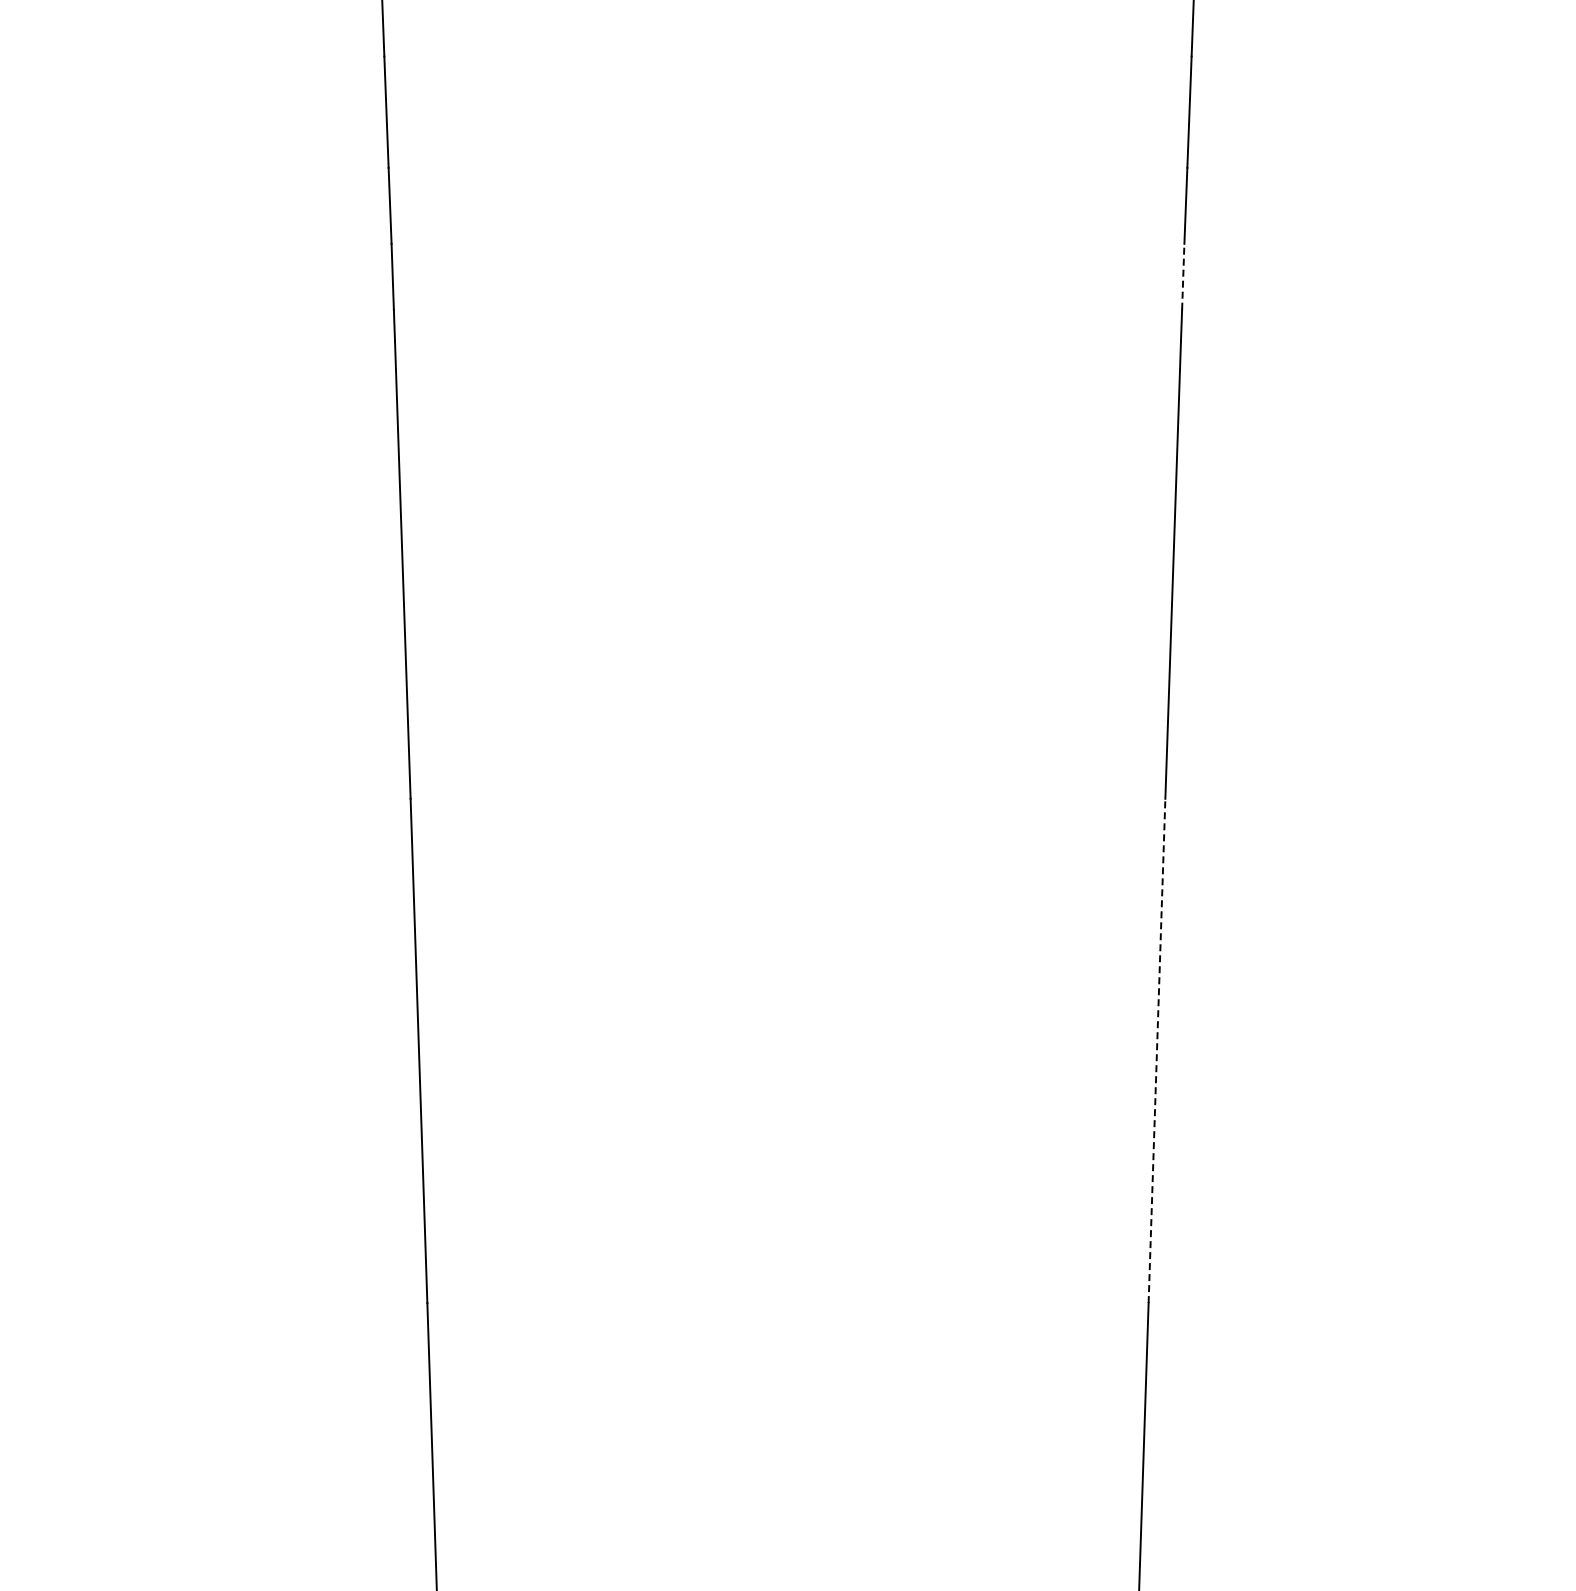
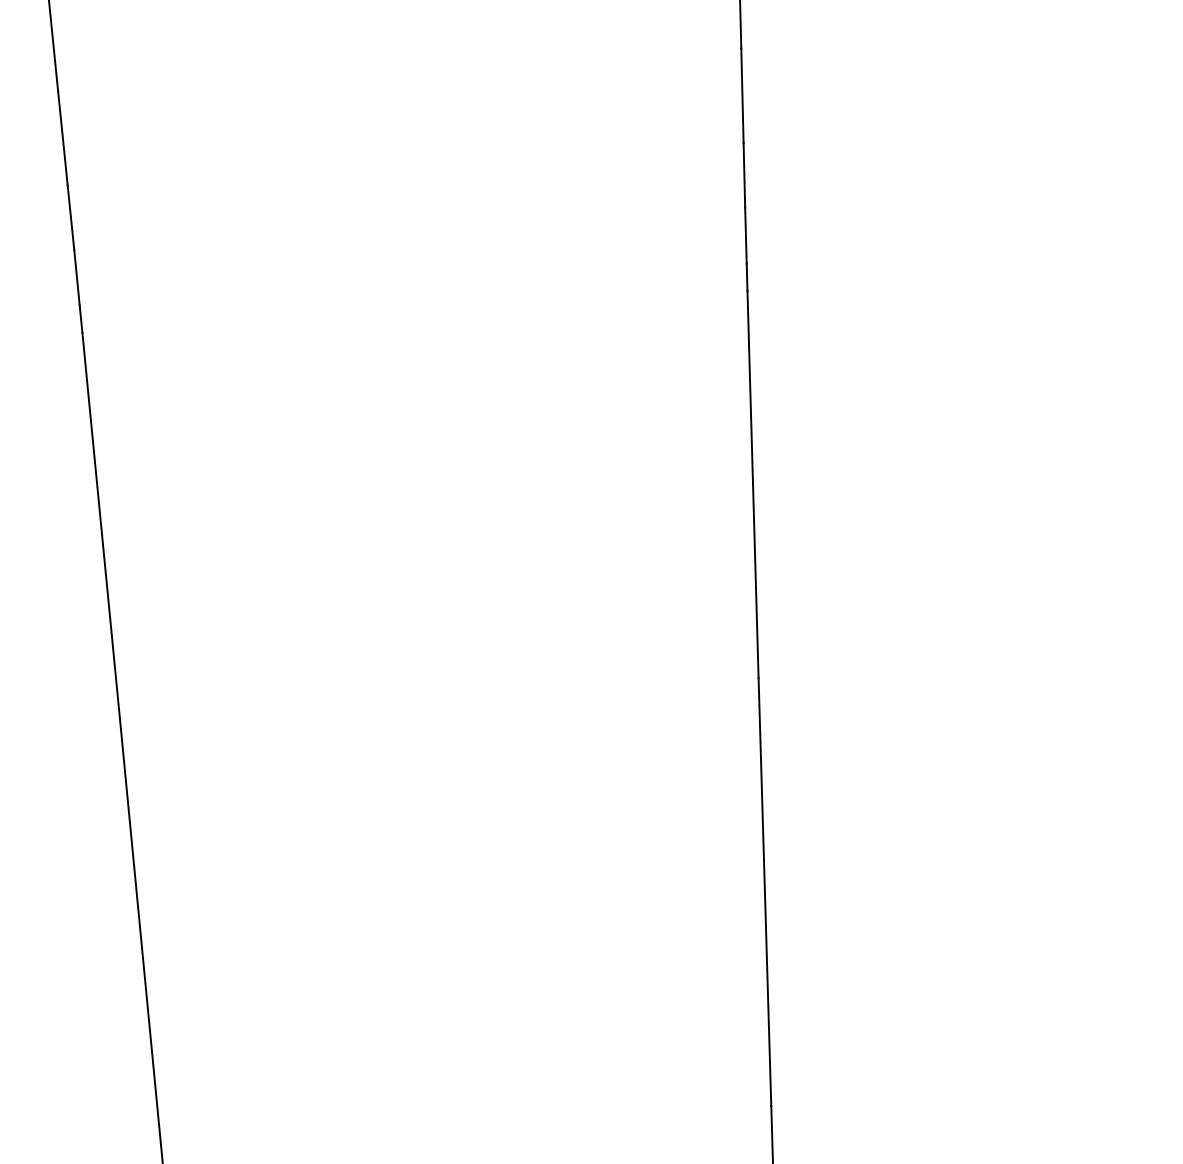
line: (1183, 276) -> (746, 235), dashed -> solid
line: (1157, 1050) -> (765, 891), dashed -> solid

